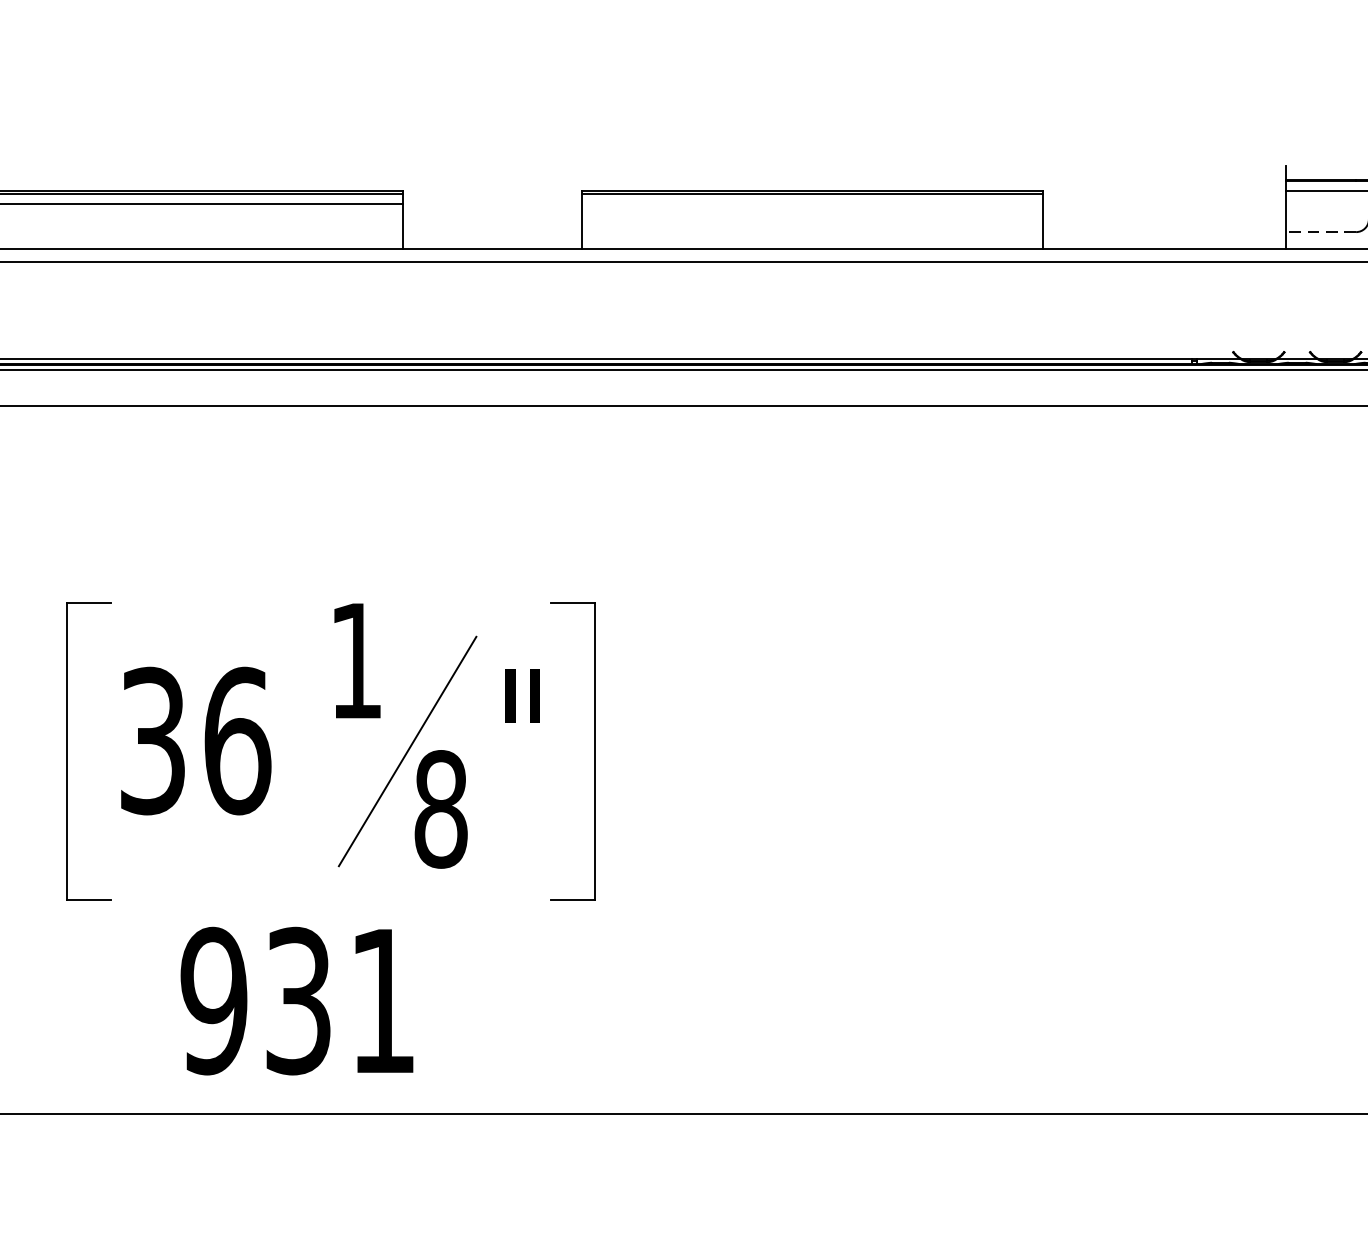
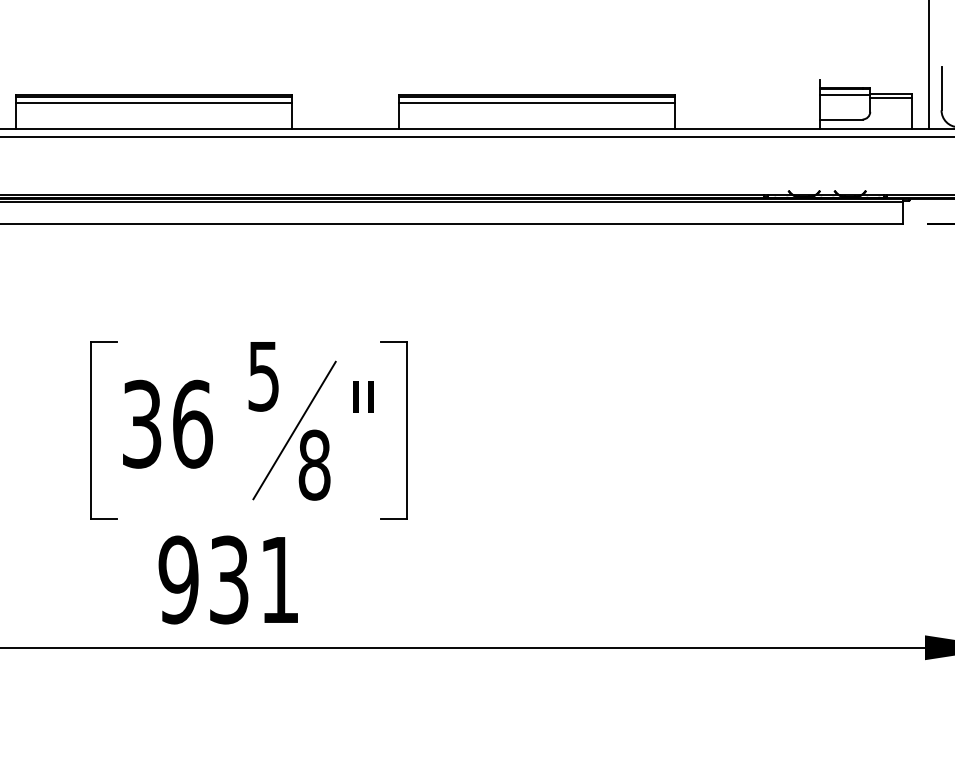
line: (811, 203) -> (536, 102), added
line: (1320, 232) -> (841, 119), dashed -> solid
text: (355, 661) -> (263, 376), 1 -> 5

